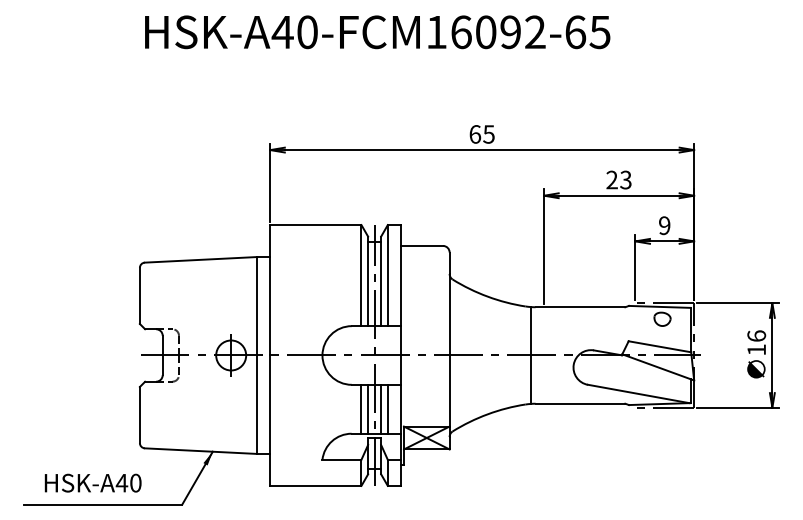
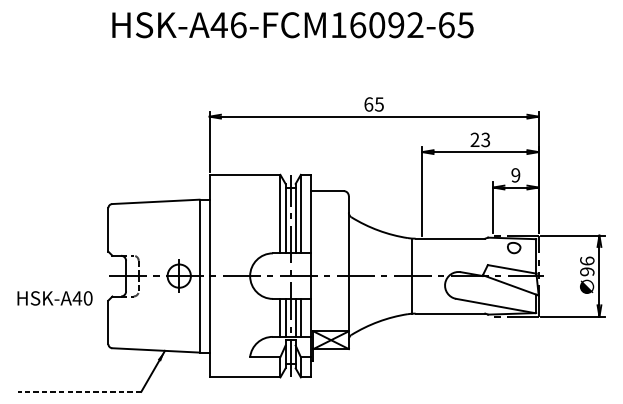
text: (307, 32) -> (238, 25), HSK-A40-FCM16092-65 -> HSK-A46-FCM16092-65
text: (756, 349) -> (587, 271), 16 -> 96
text: (92, 482) -> (54, 297), moved
line: (102, 504) -> (79, 391), solid -> dashed

